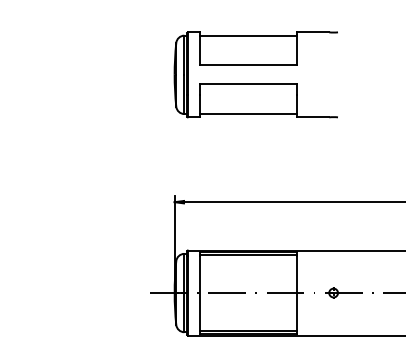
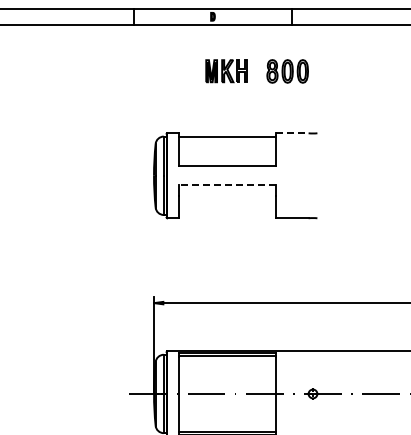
line: (314, 32) -> (293, 133), solid -> dashed
line: (248, 84) -> (227, 185), solid -> dashed
line: (248, 113) -> (227, 214), removed

